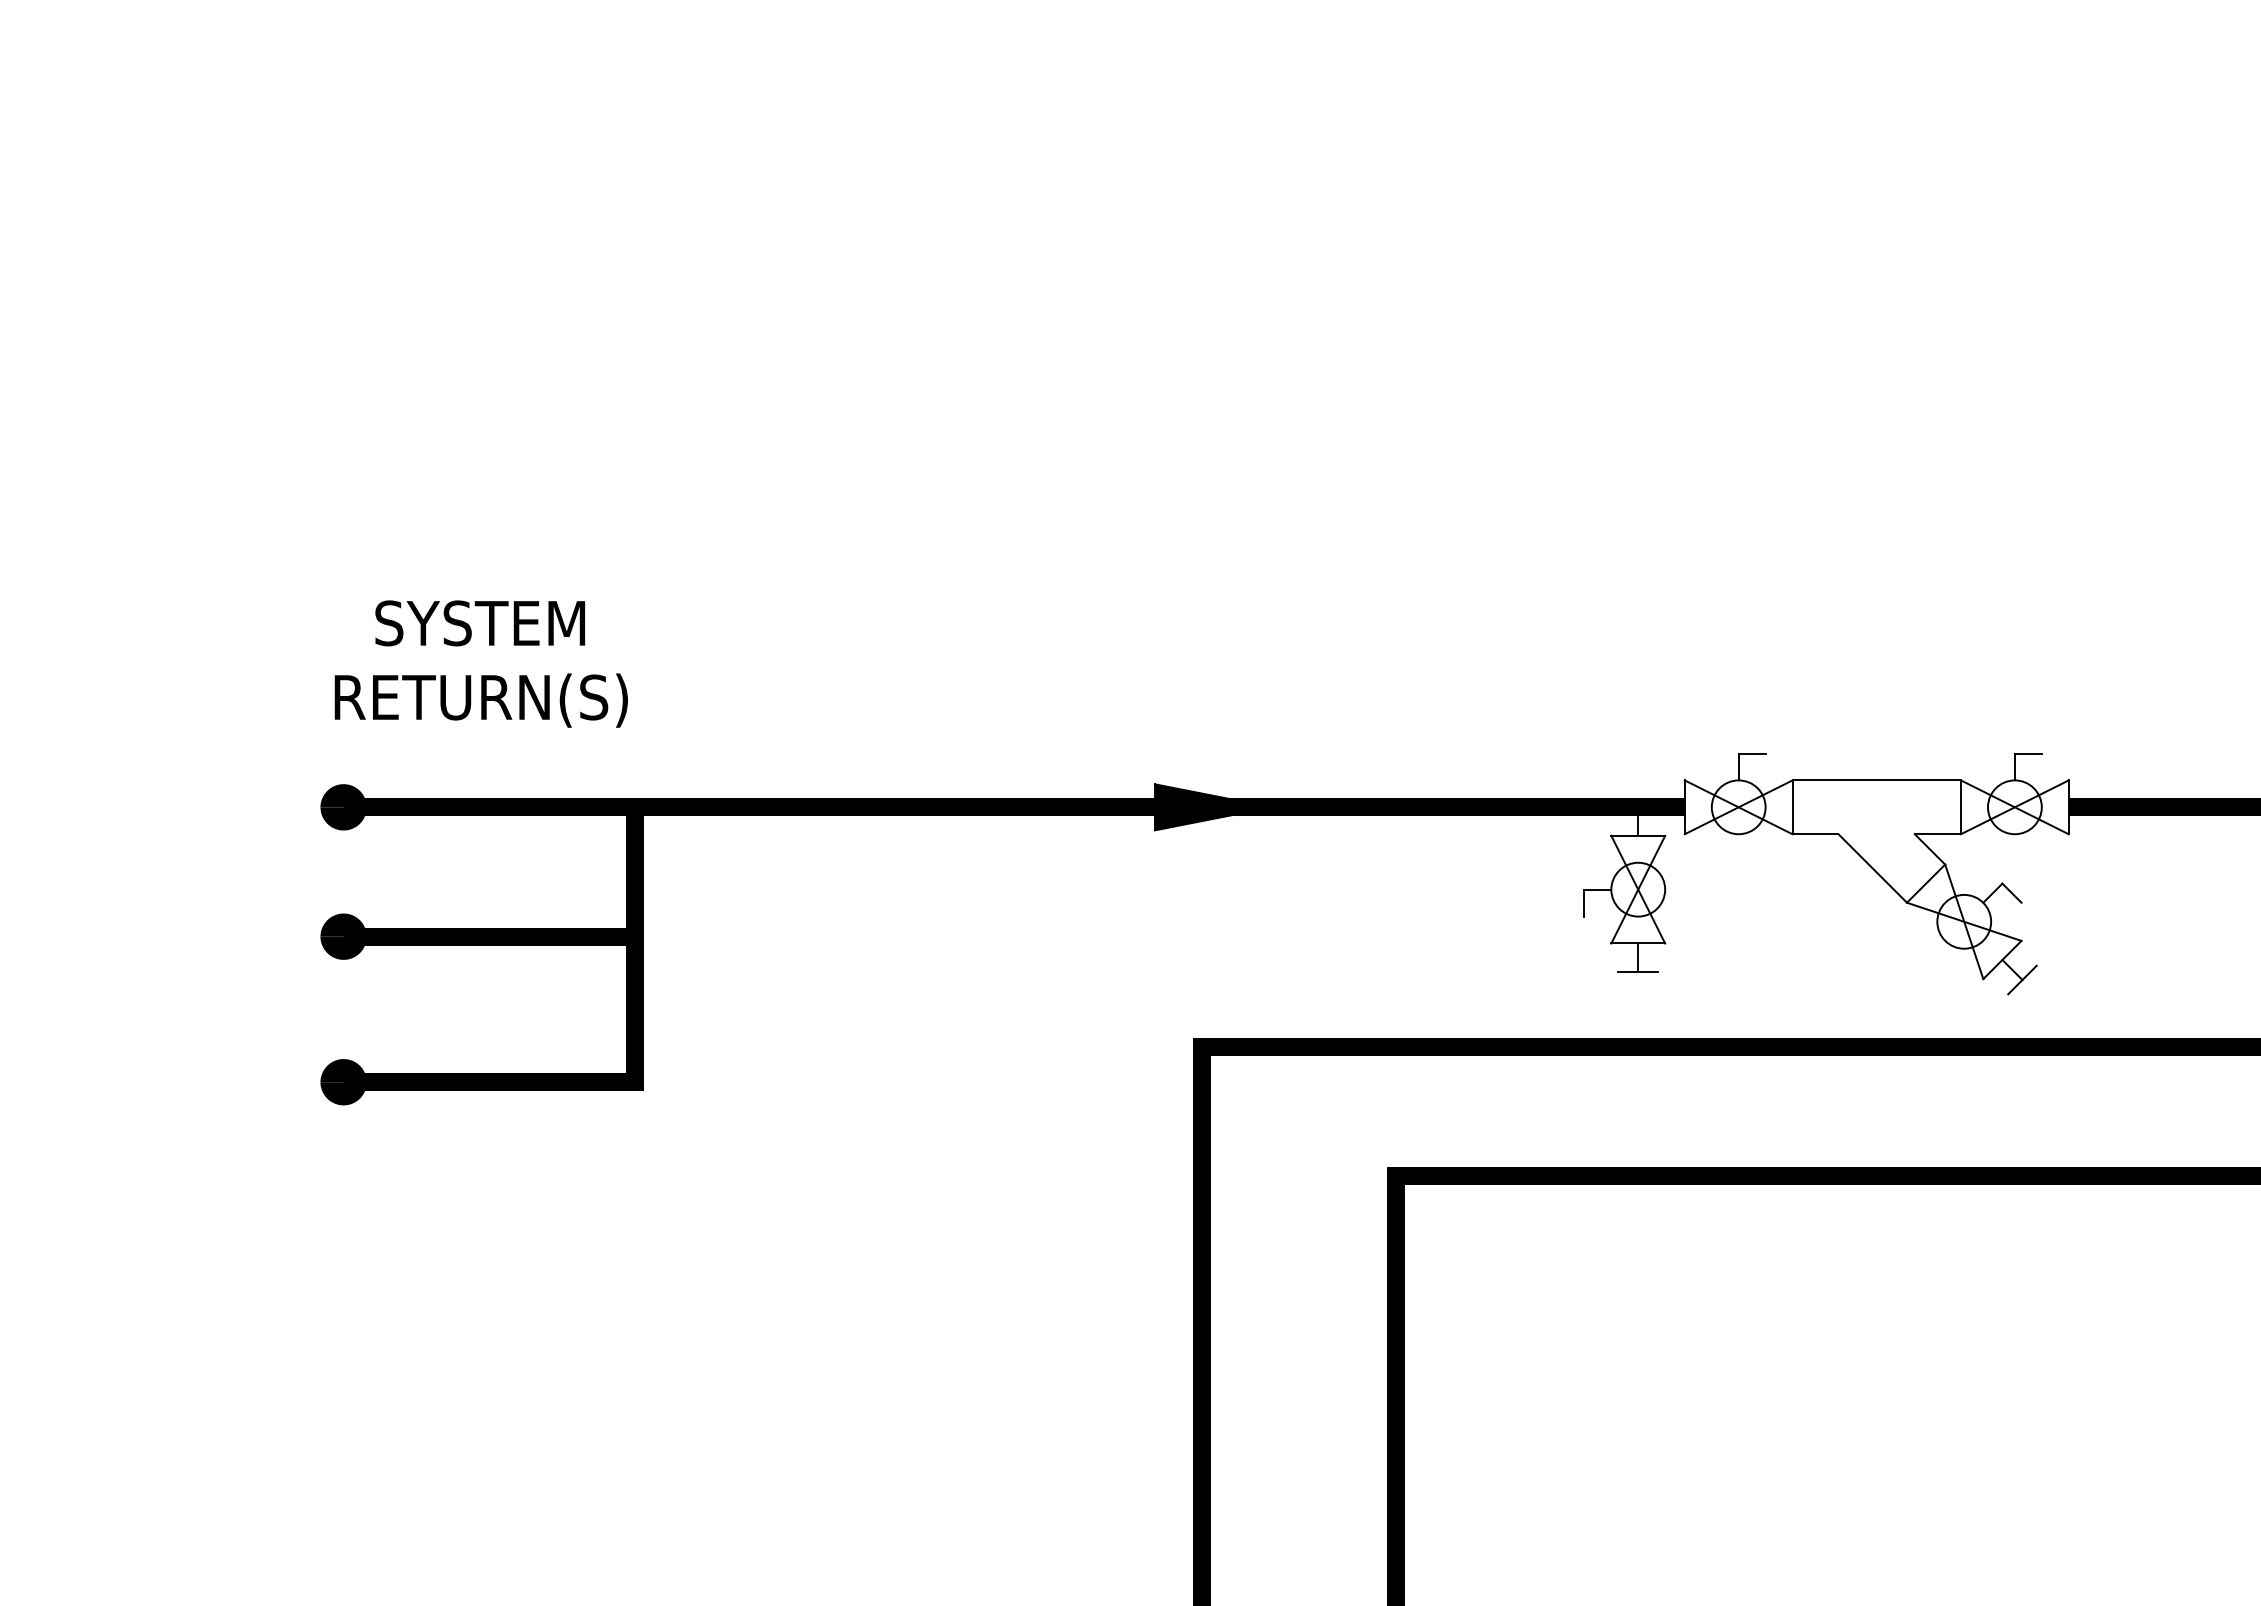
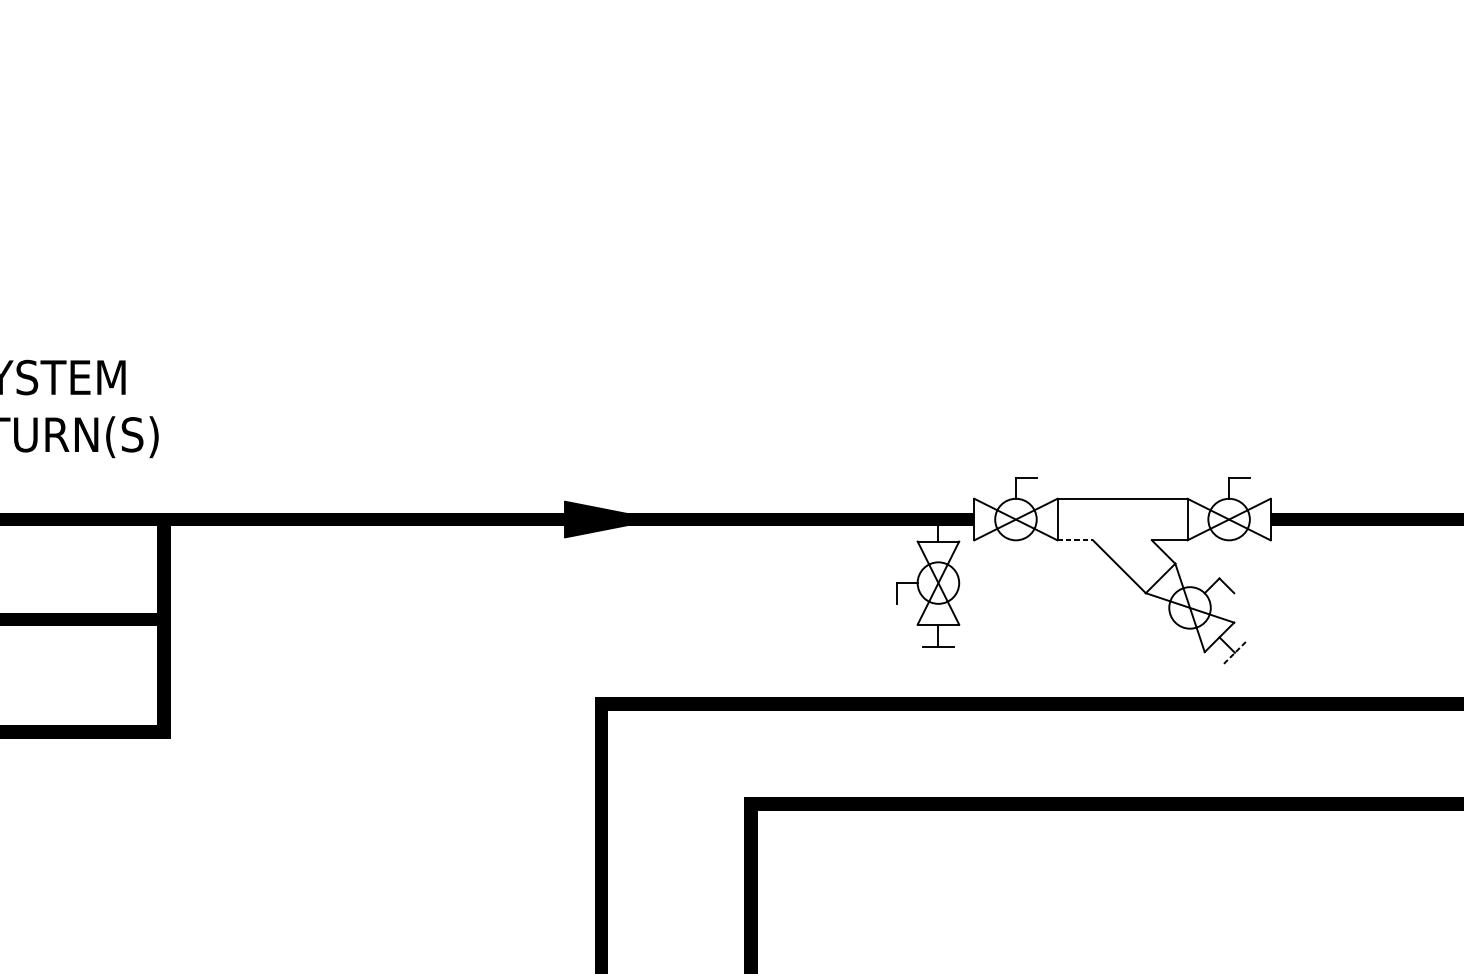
line: (1815, 834) -> (1075, 540), solid -> dashed
line: (2022, 979) -> (1234, 652), solid -> dashed

